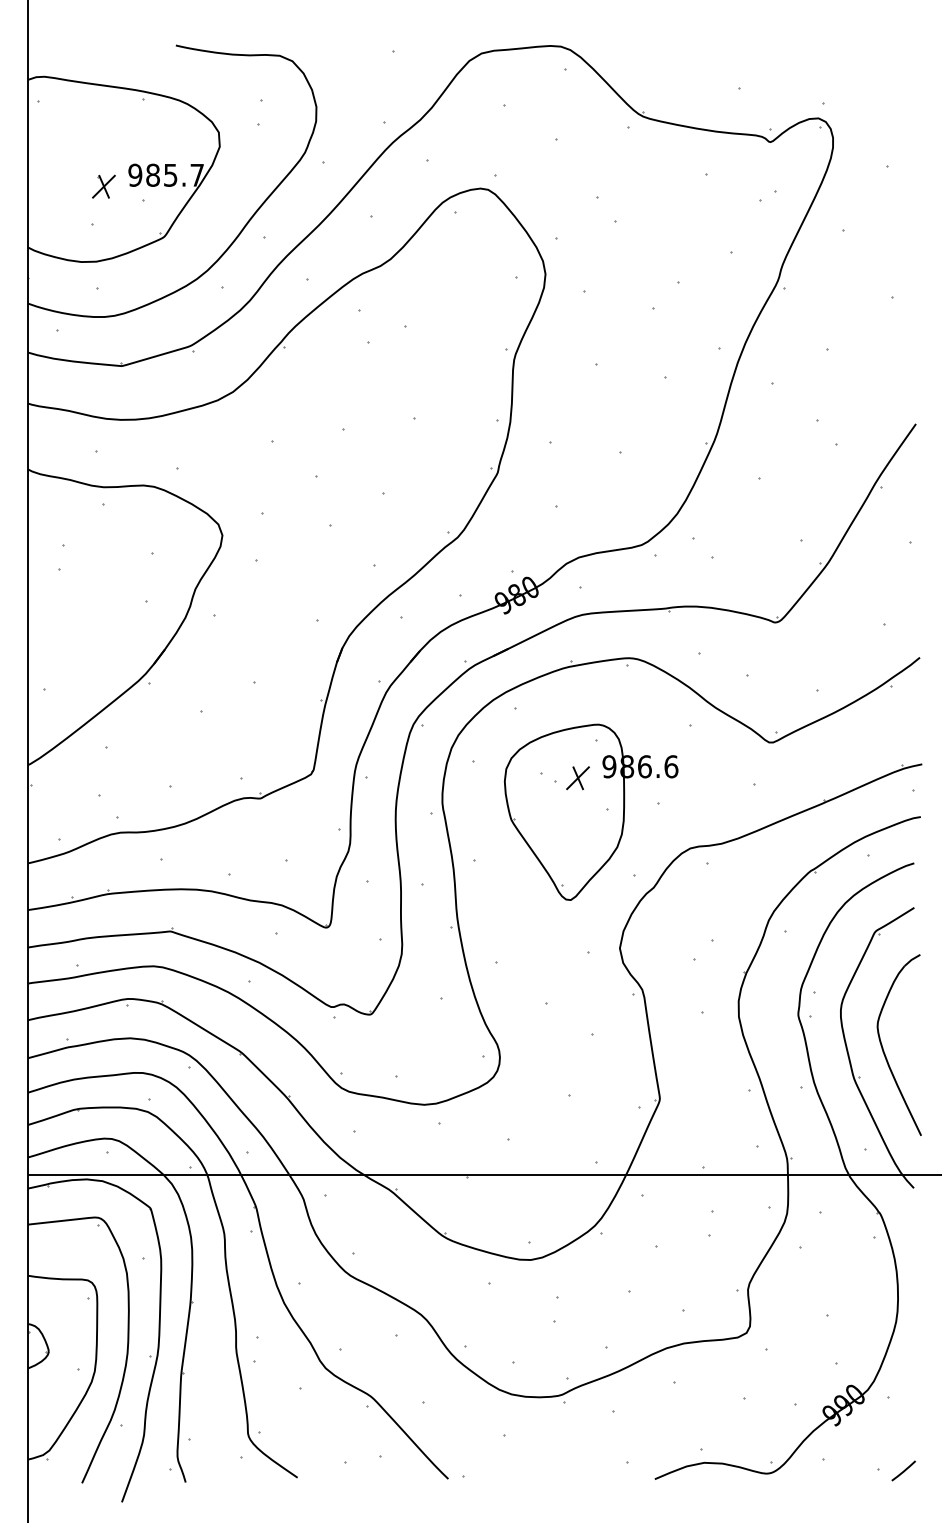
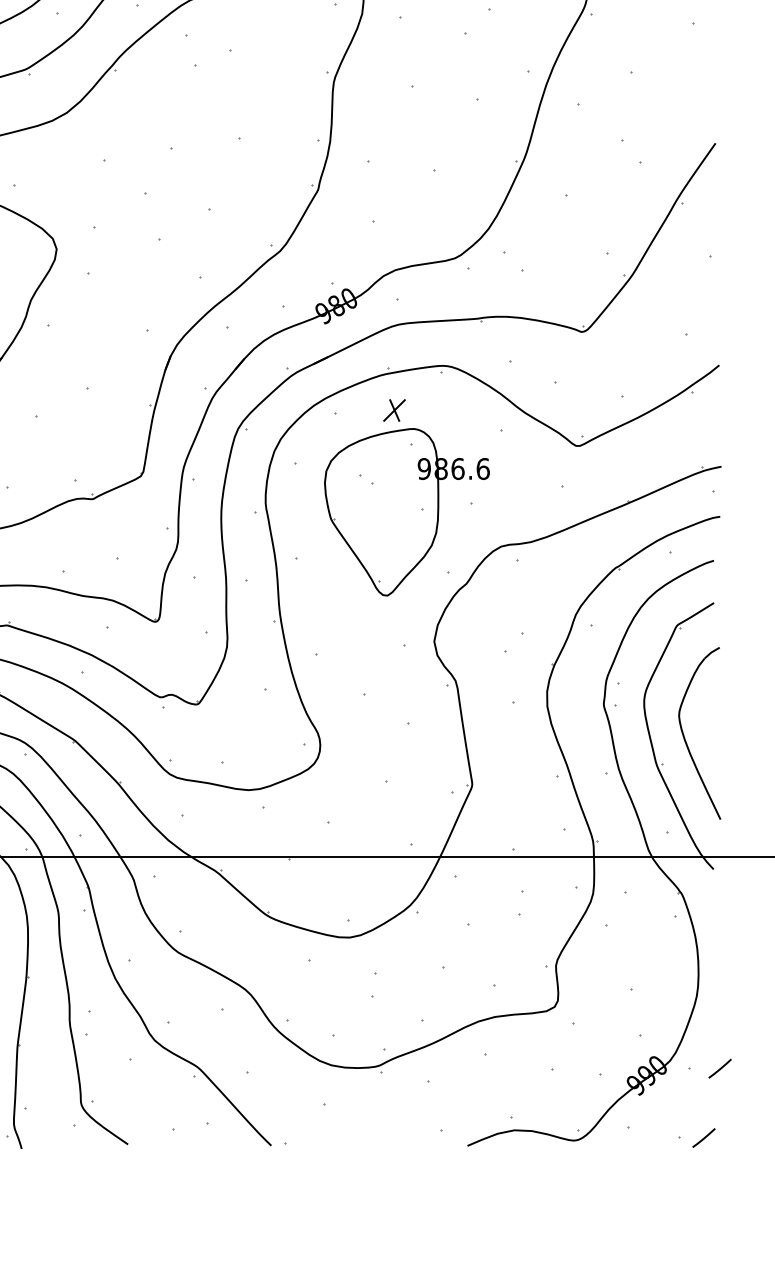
part: (577, 778) -> (394, 410), moved
line: (920, 1397) -> (719, 1068), added

